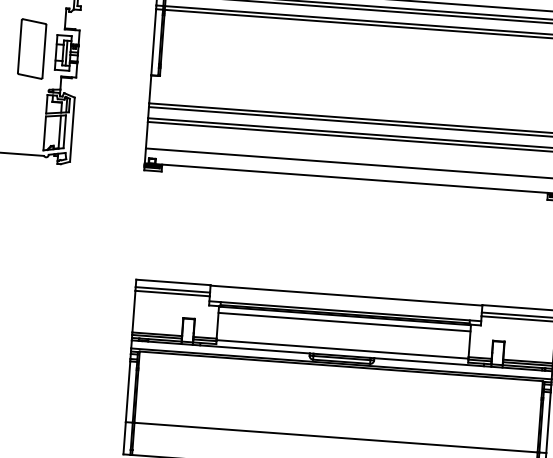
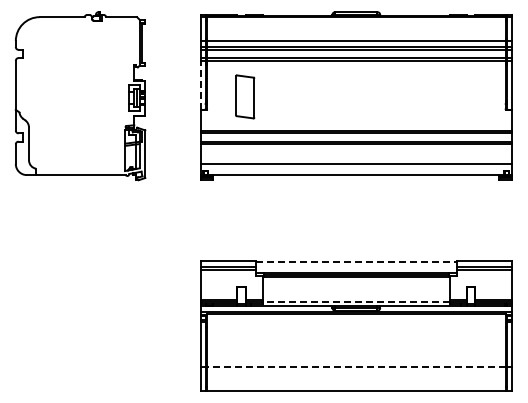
line: (153, 42) -> (200, 85), solid -> dashed
part: (32, 48) -> (245, 96), moved
line: (346, 295) -> (356, 261), solid -> dashed
line: (343, 322) -> (355, 281), removed
line: (341, 349) -> (355, 301), solid -> dashed
line: (334, 436) -> (355, 366), solid -> dashed

